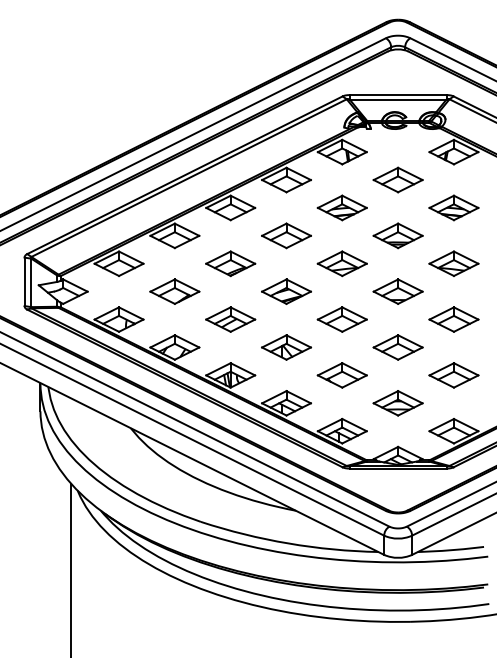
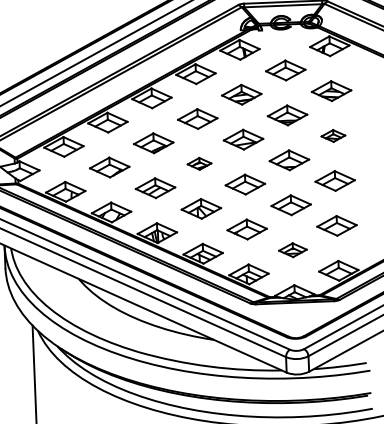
part: (453, 263) -> (333, 135), size x0.6
part: (286, 291) -> (199, 163), size x0.6
part: (397, 403) -> (292, 250), size x0.7

